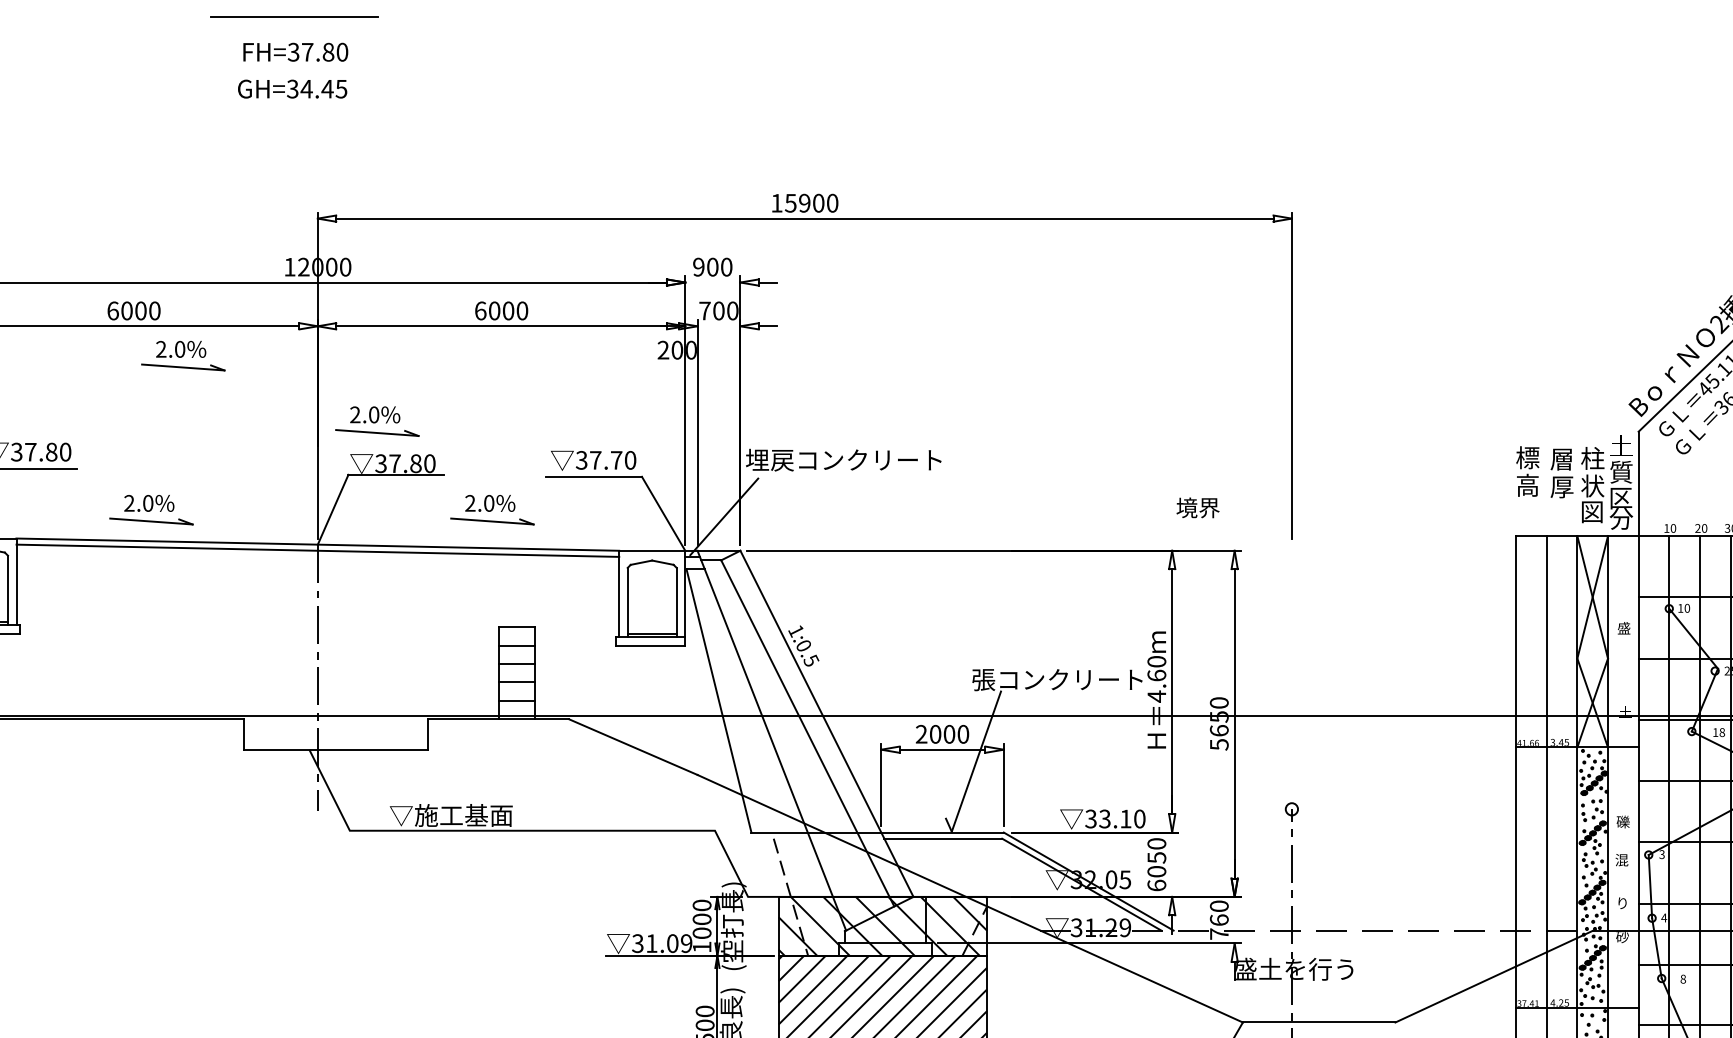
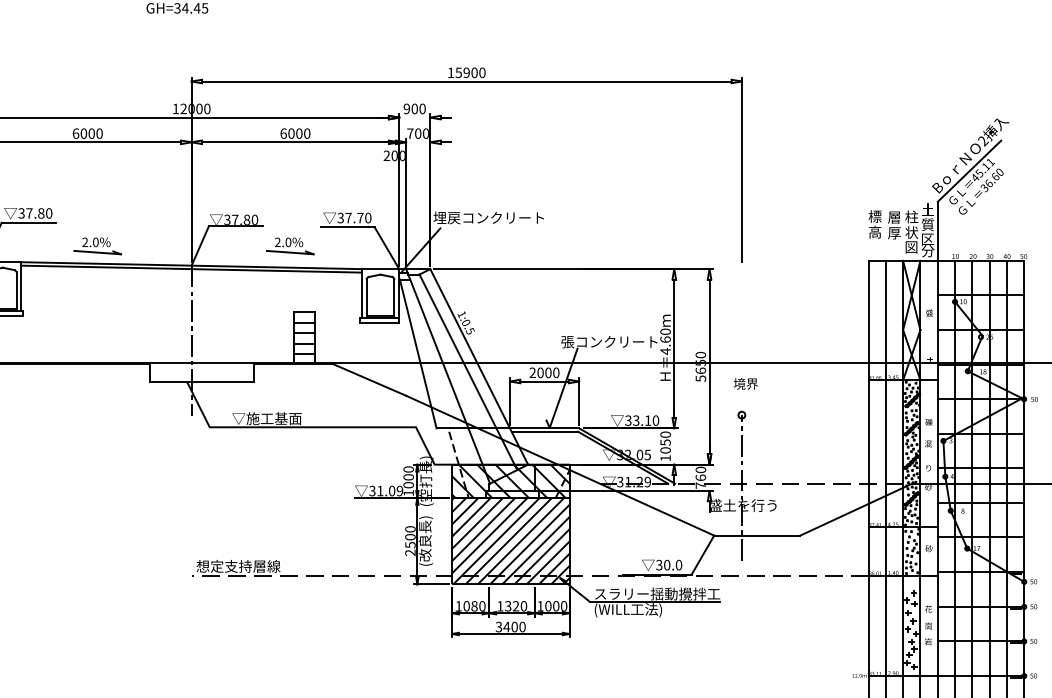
part: (183, 356) -> (115, 159), removed
part: (377, 422) -> (225, 196), removed
text: (1197, 507) -> (745, 383), moved
text: (1156, 886) -> (665, 458), 6050 -> 1050

